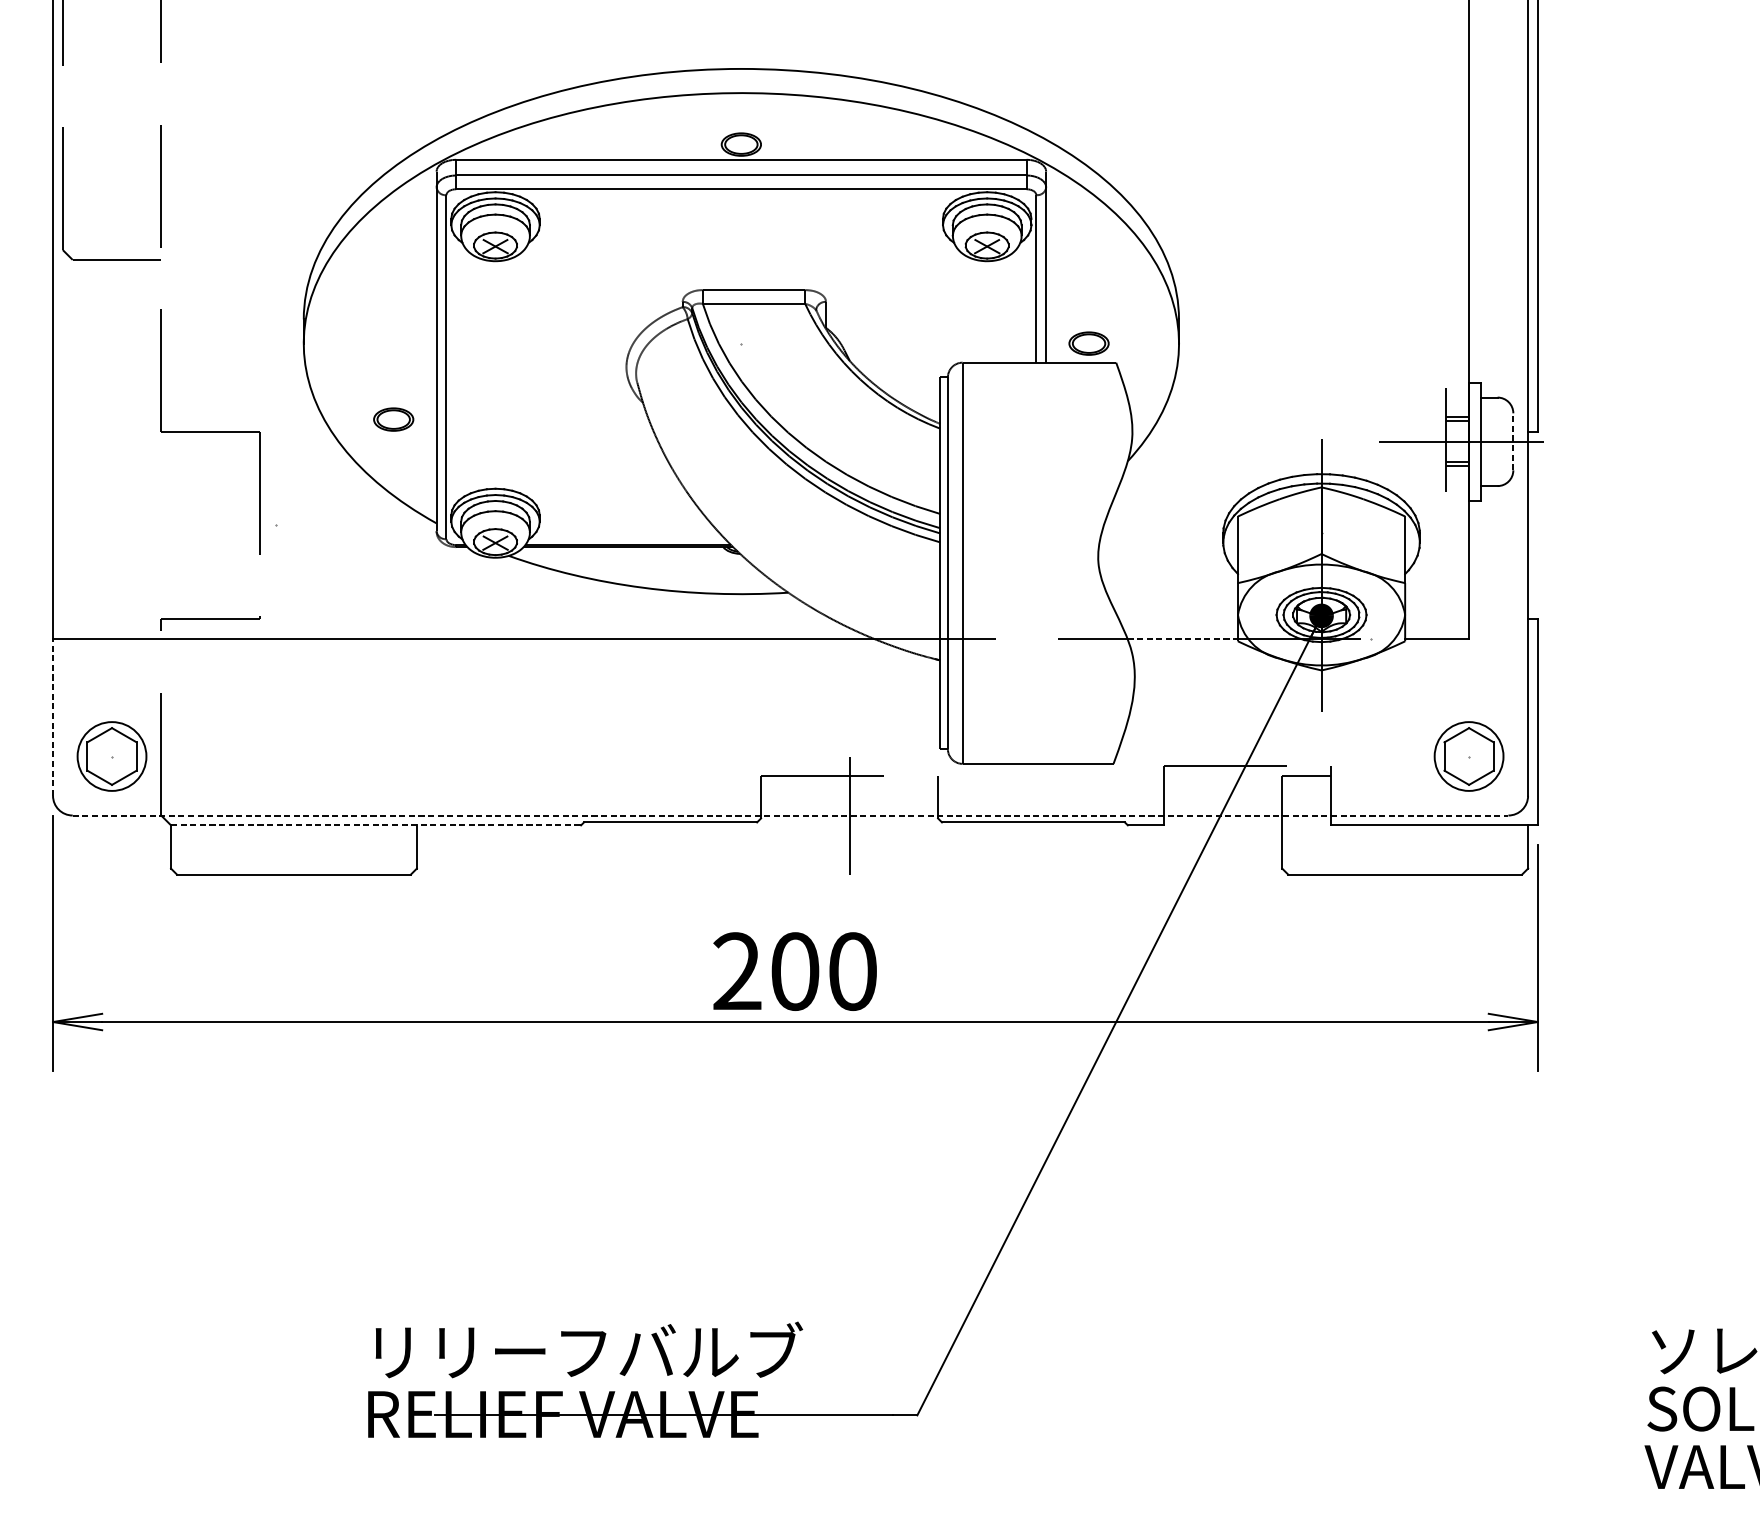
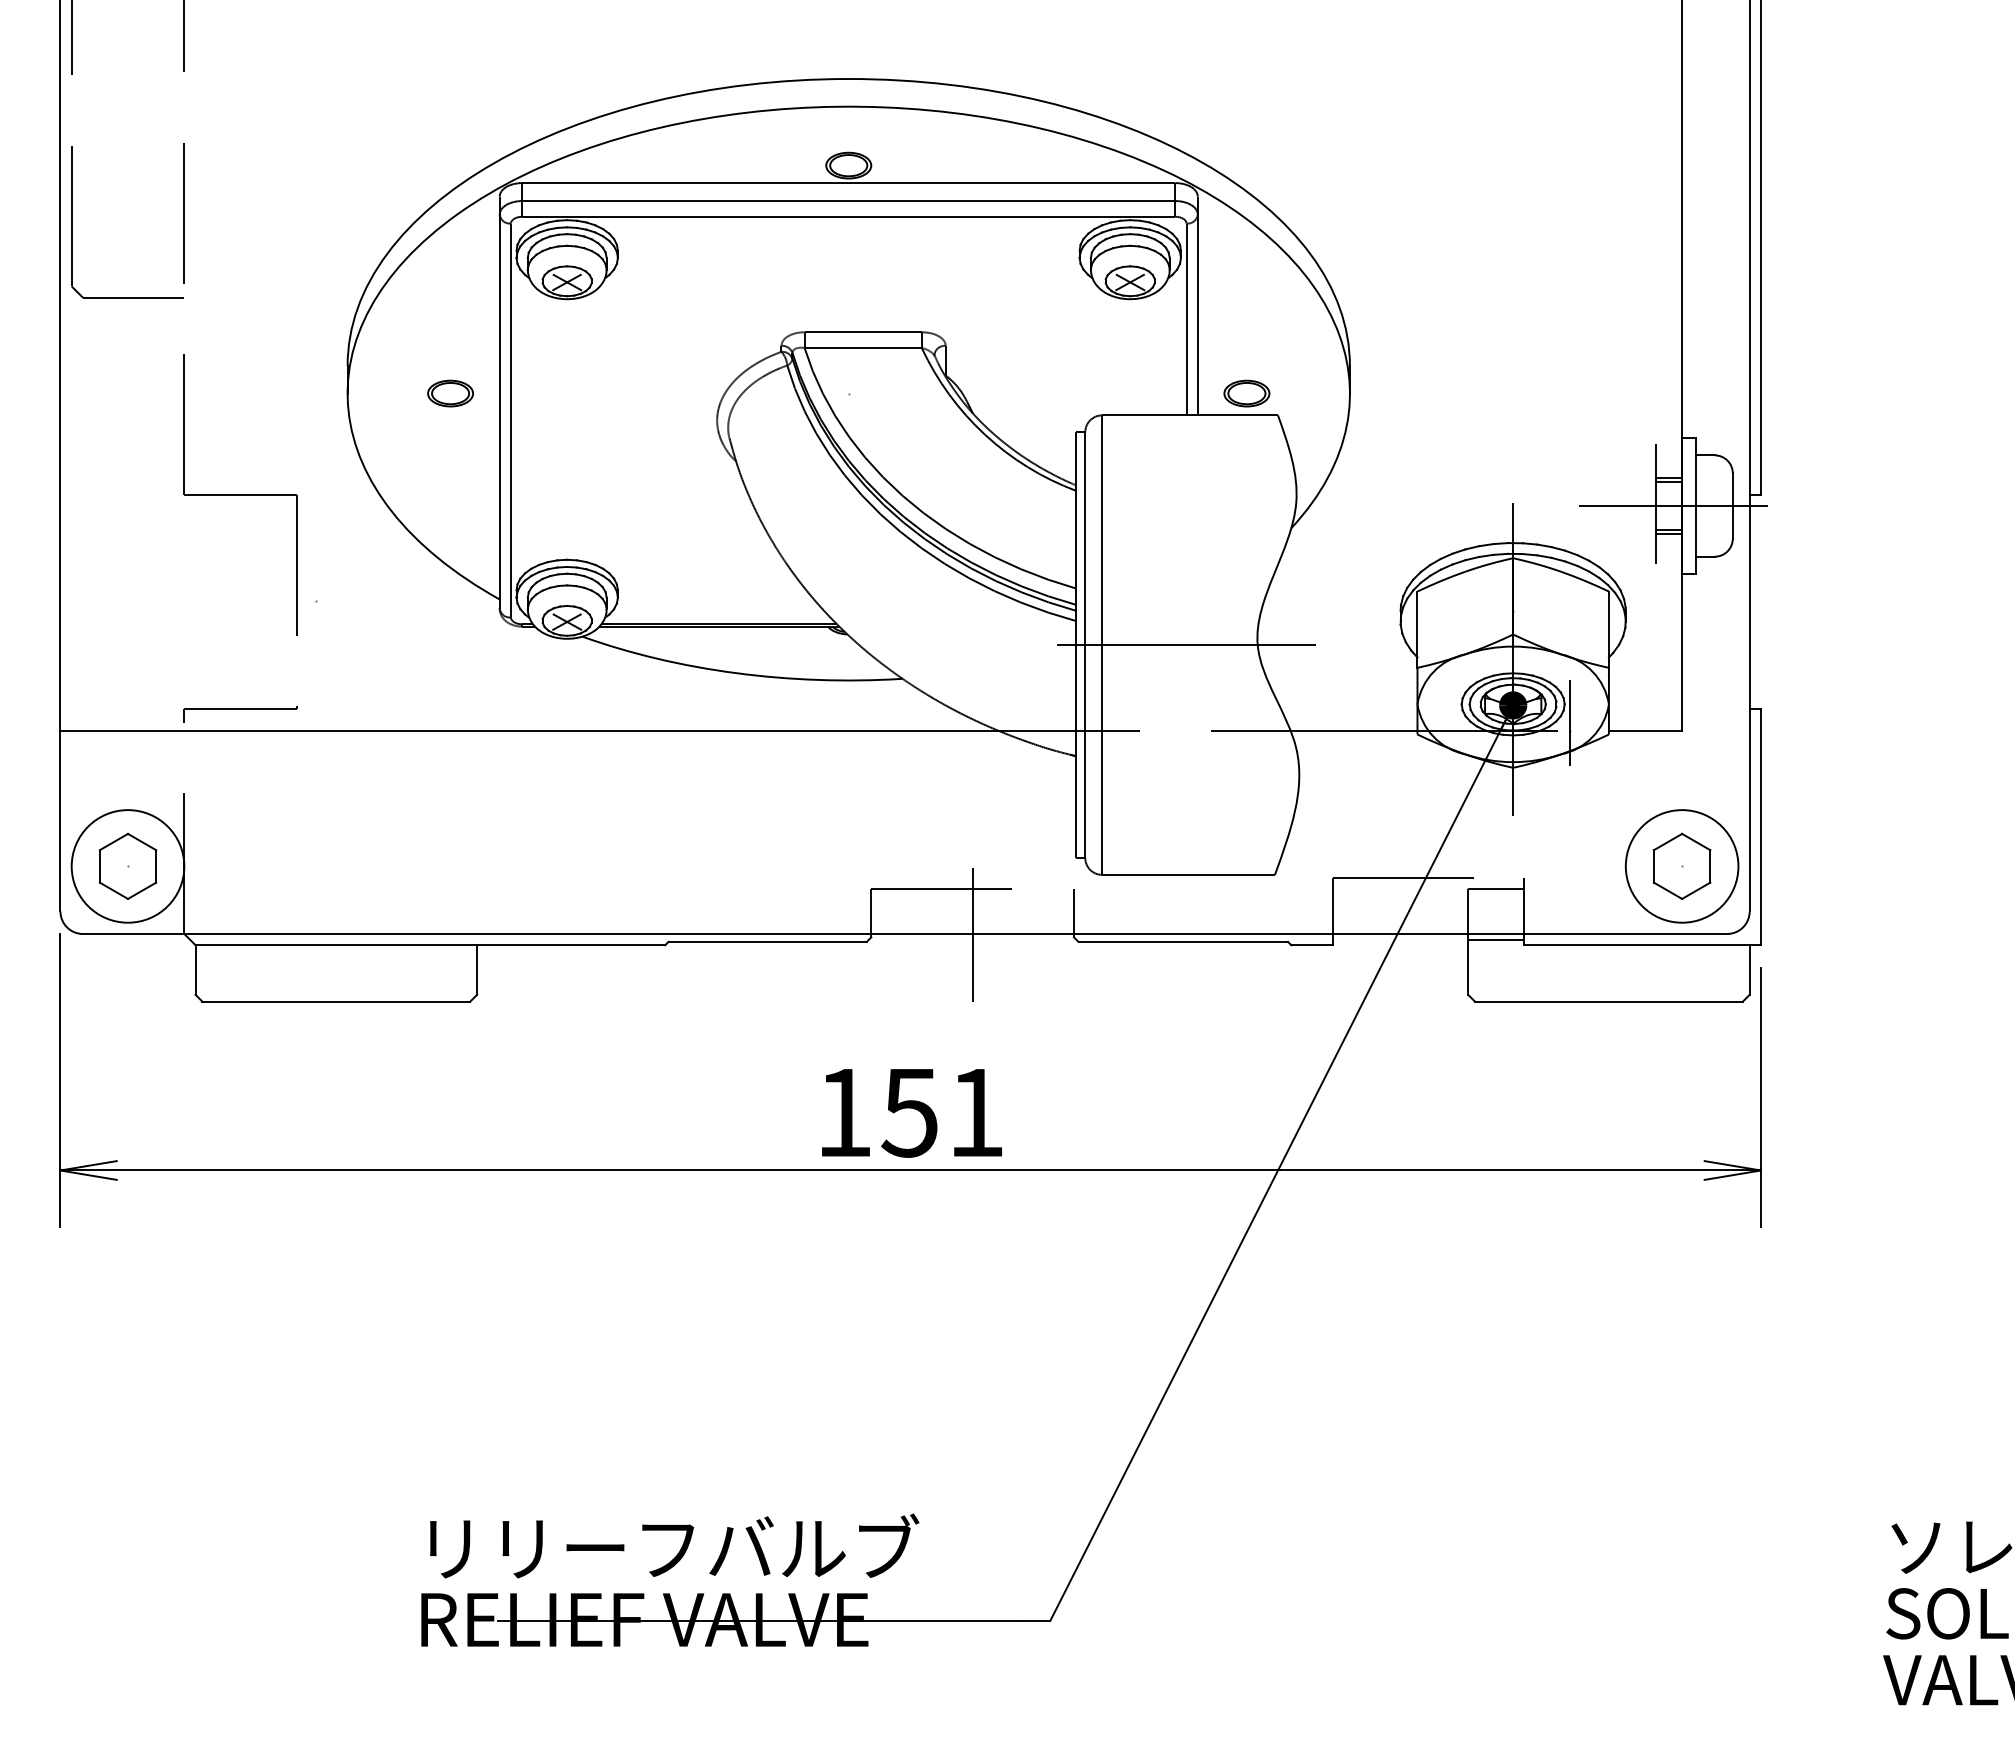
part: (393, 419) -> (450, 393), moved
line: (1513, 442) -> (1732, 506), dashed -> solid
line: (1035, 563) -> (1185, 645), added
line: (1370, 631) -> (1569, 723), added
line: (1183, 638) -> (1354, 731), dashed -> solid
line: (53, 716) -> (60, 820), dashed -> solid
circle: (111, 756) -> (127, 866), size x1.43
circle: (1468, 756) -> (1681, 866), size x1.43
line: (790, 815) -> (905, 933), dashed -> solid
line: (1306, 820) -> (1496, 939), added
line: (376, 825) -> (430, 945), dashed -> solid
text: (794, 971) -> (909, 1112), 200 -> 151

